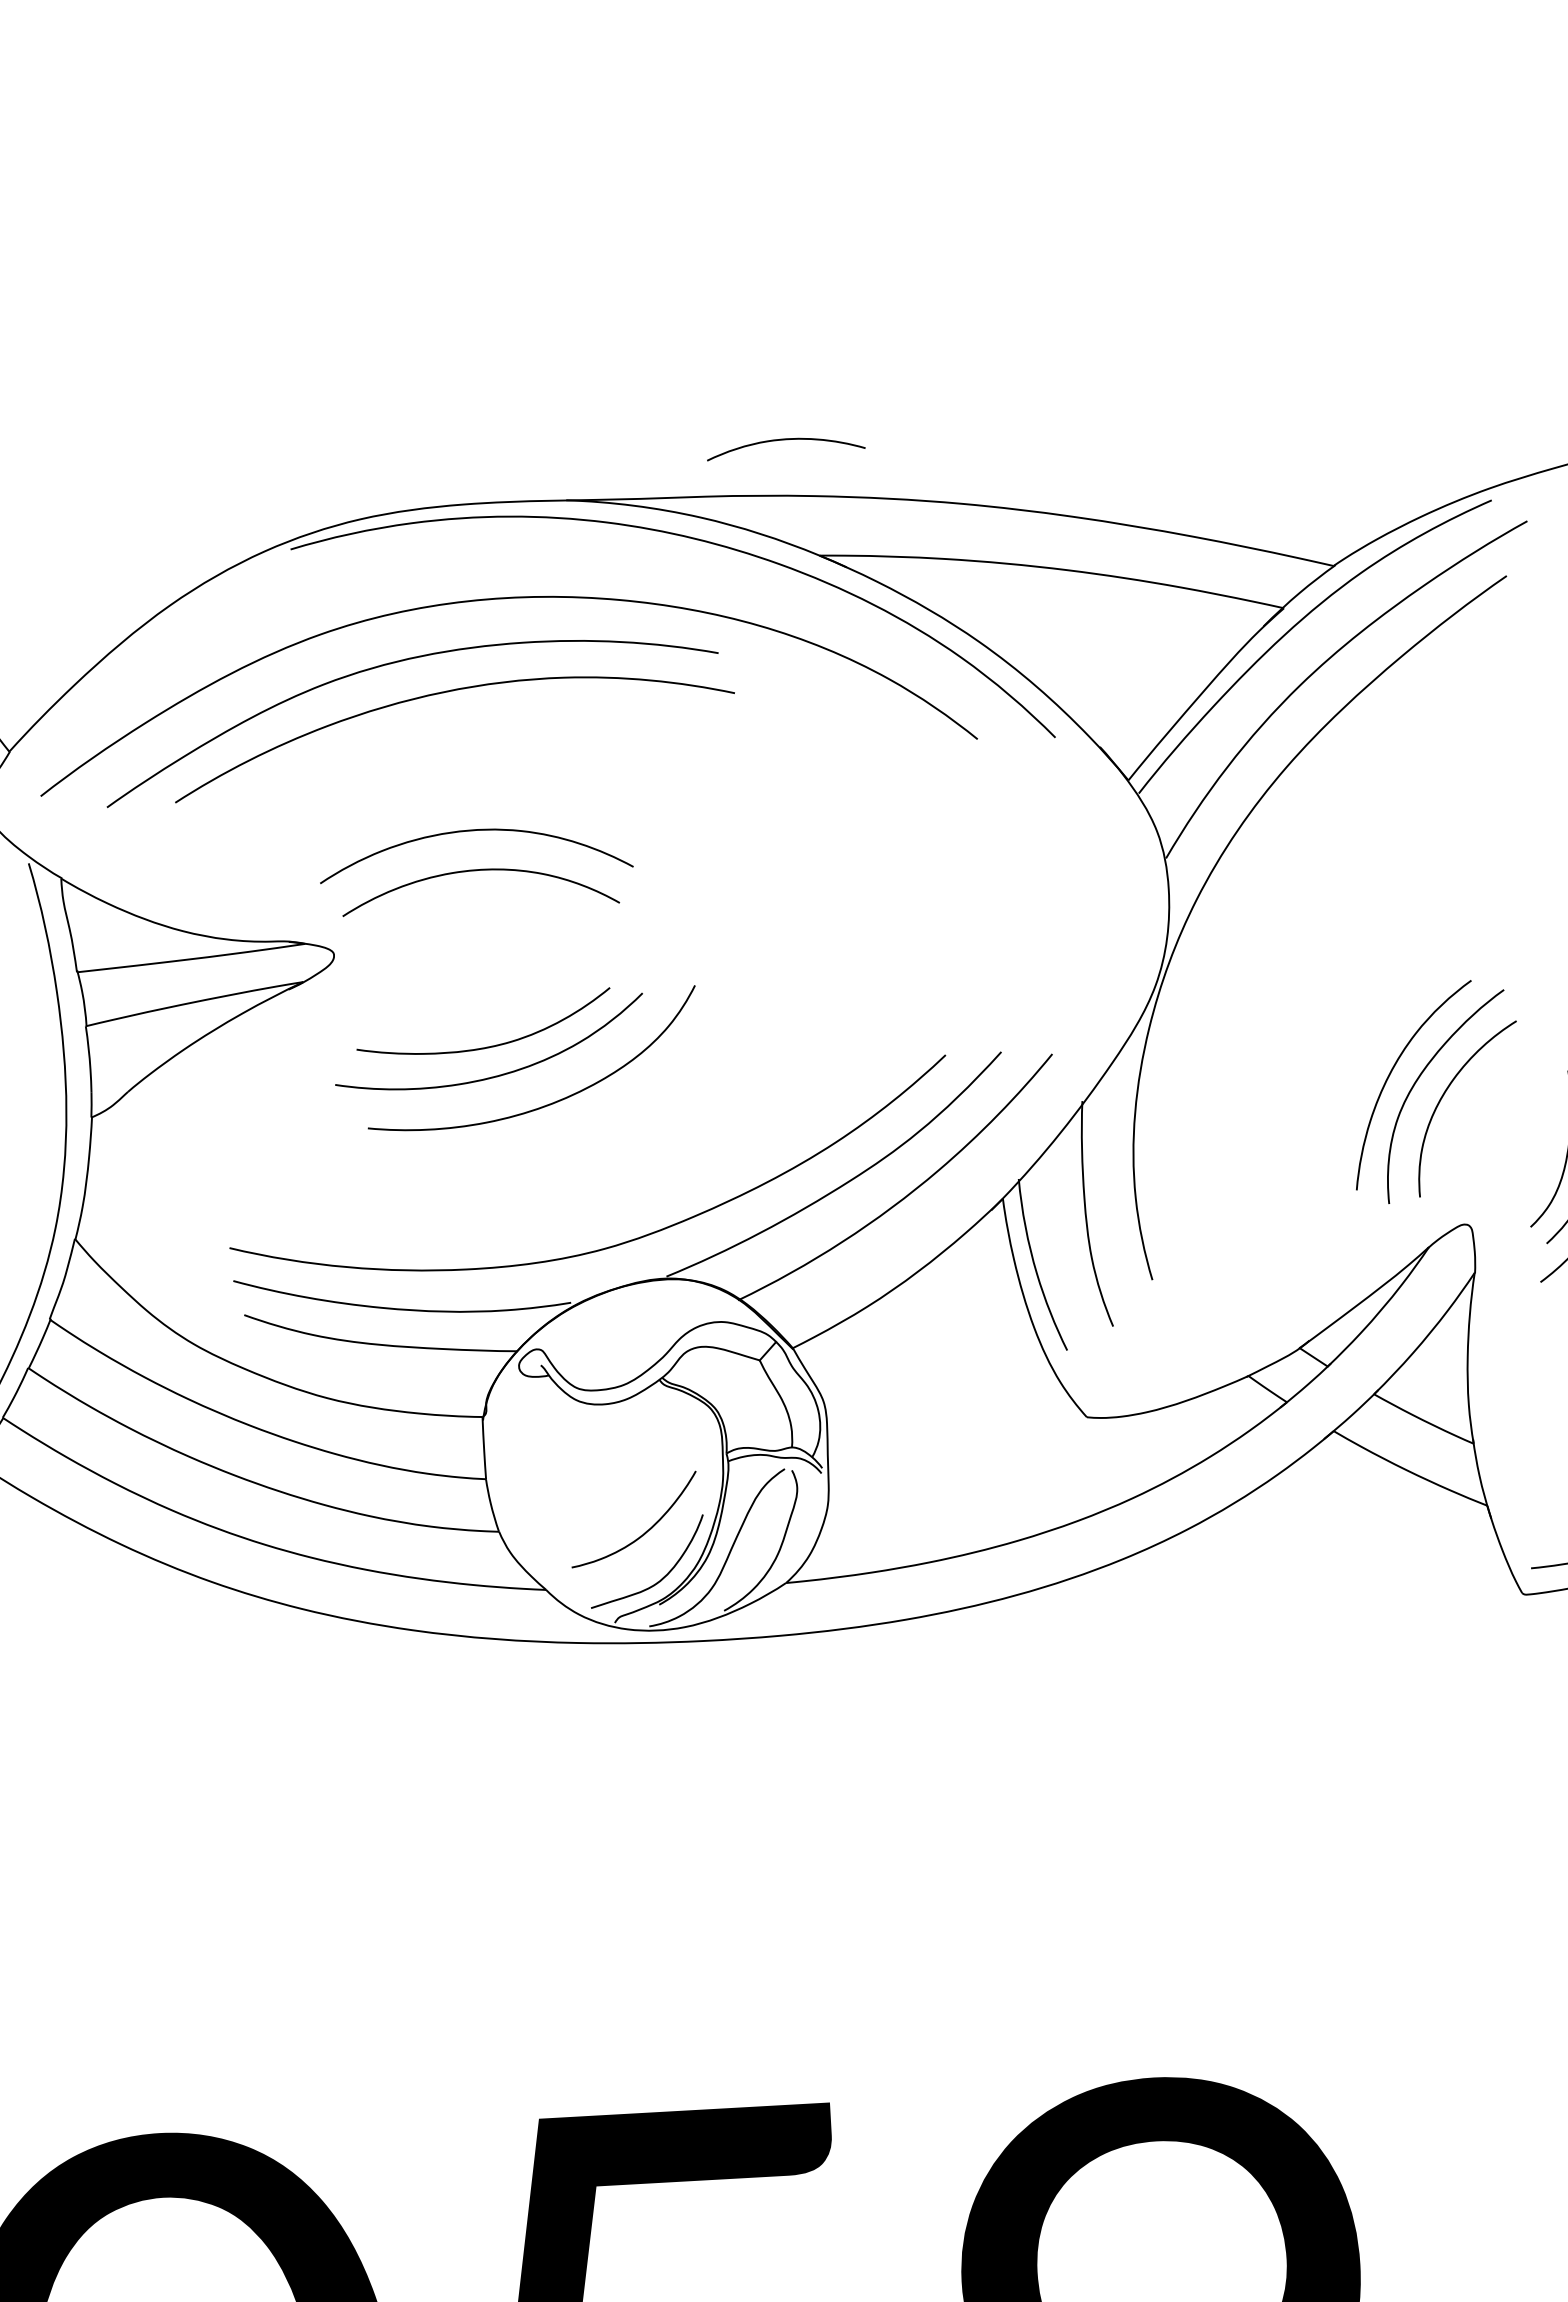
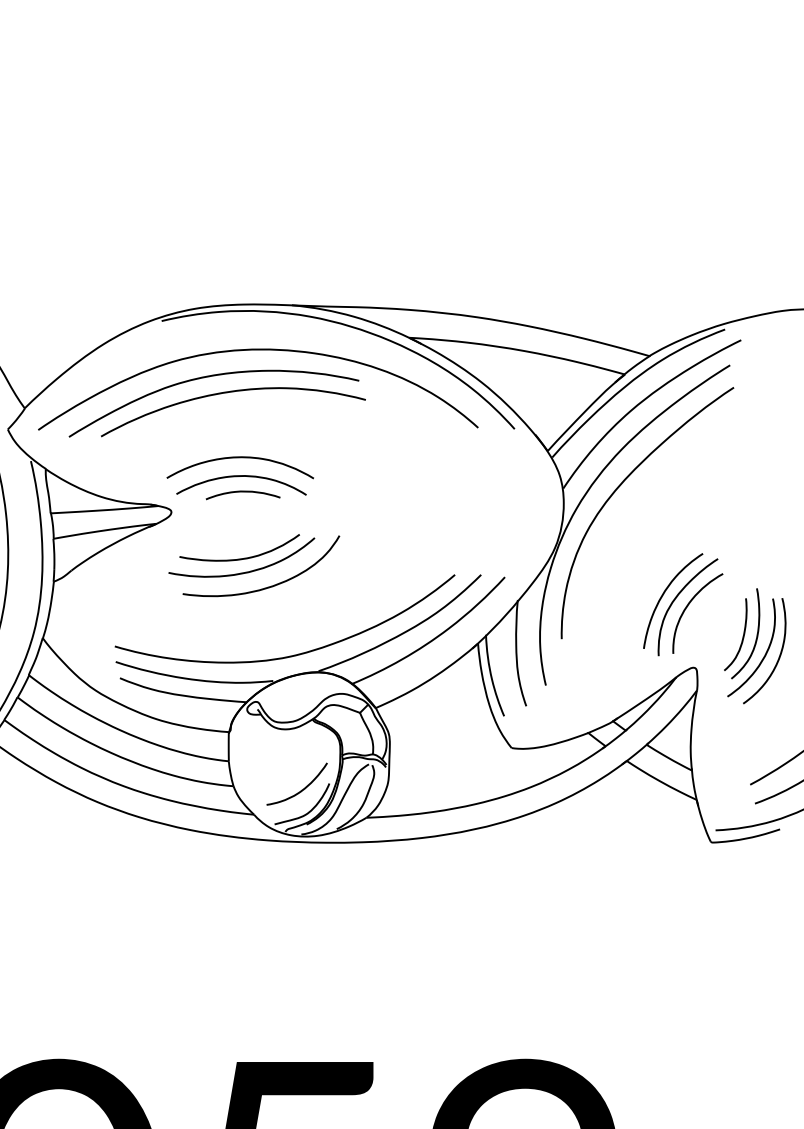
curve: (784, 441) -> (242, 492), moved
curve: (1287, 847) -> (620, 486), added

